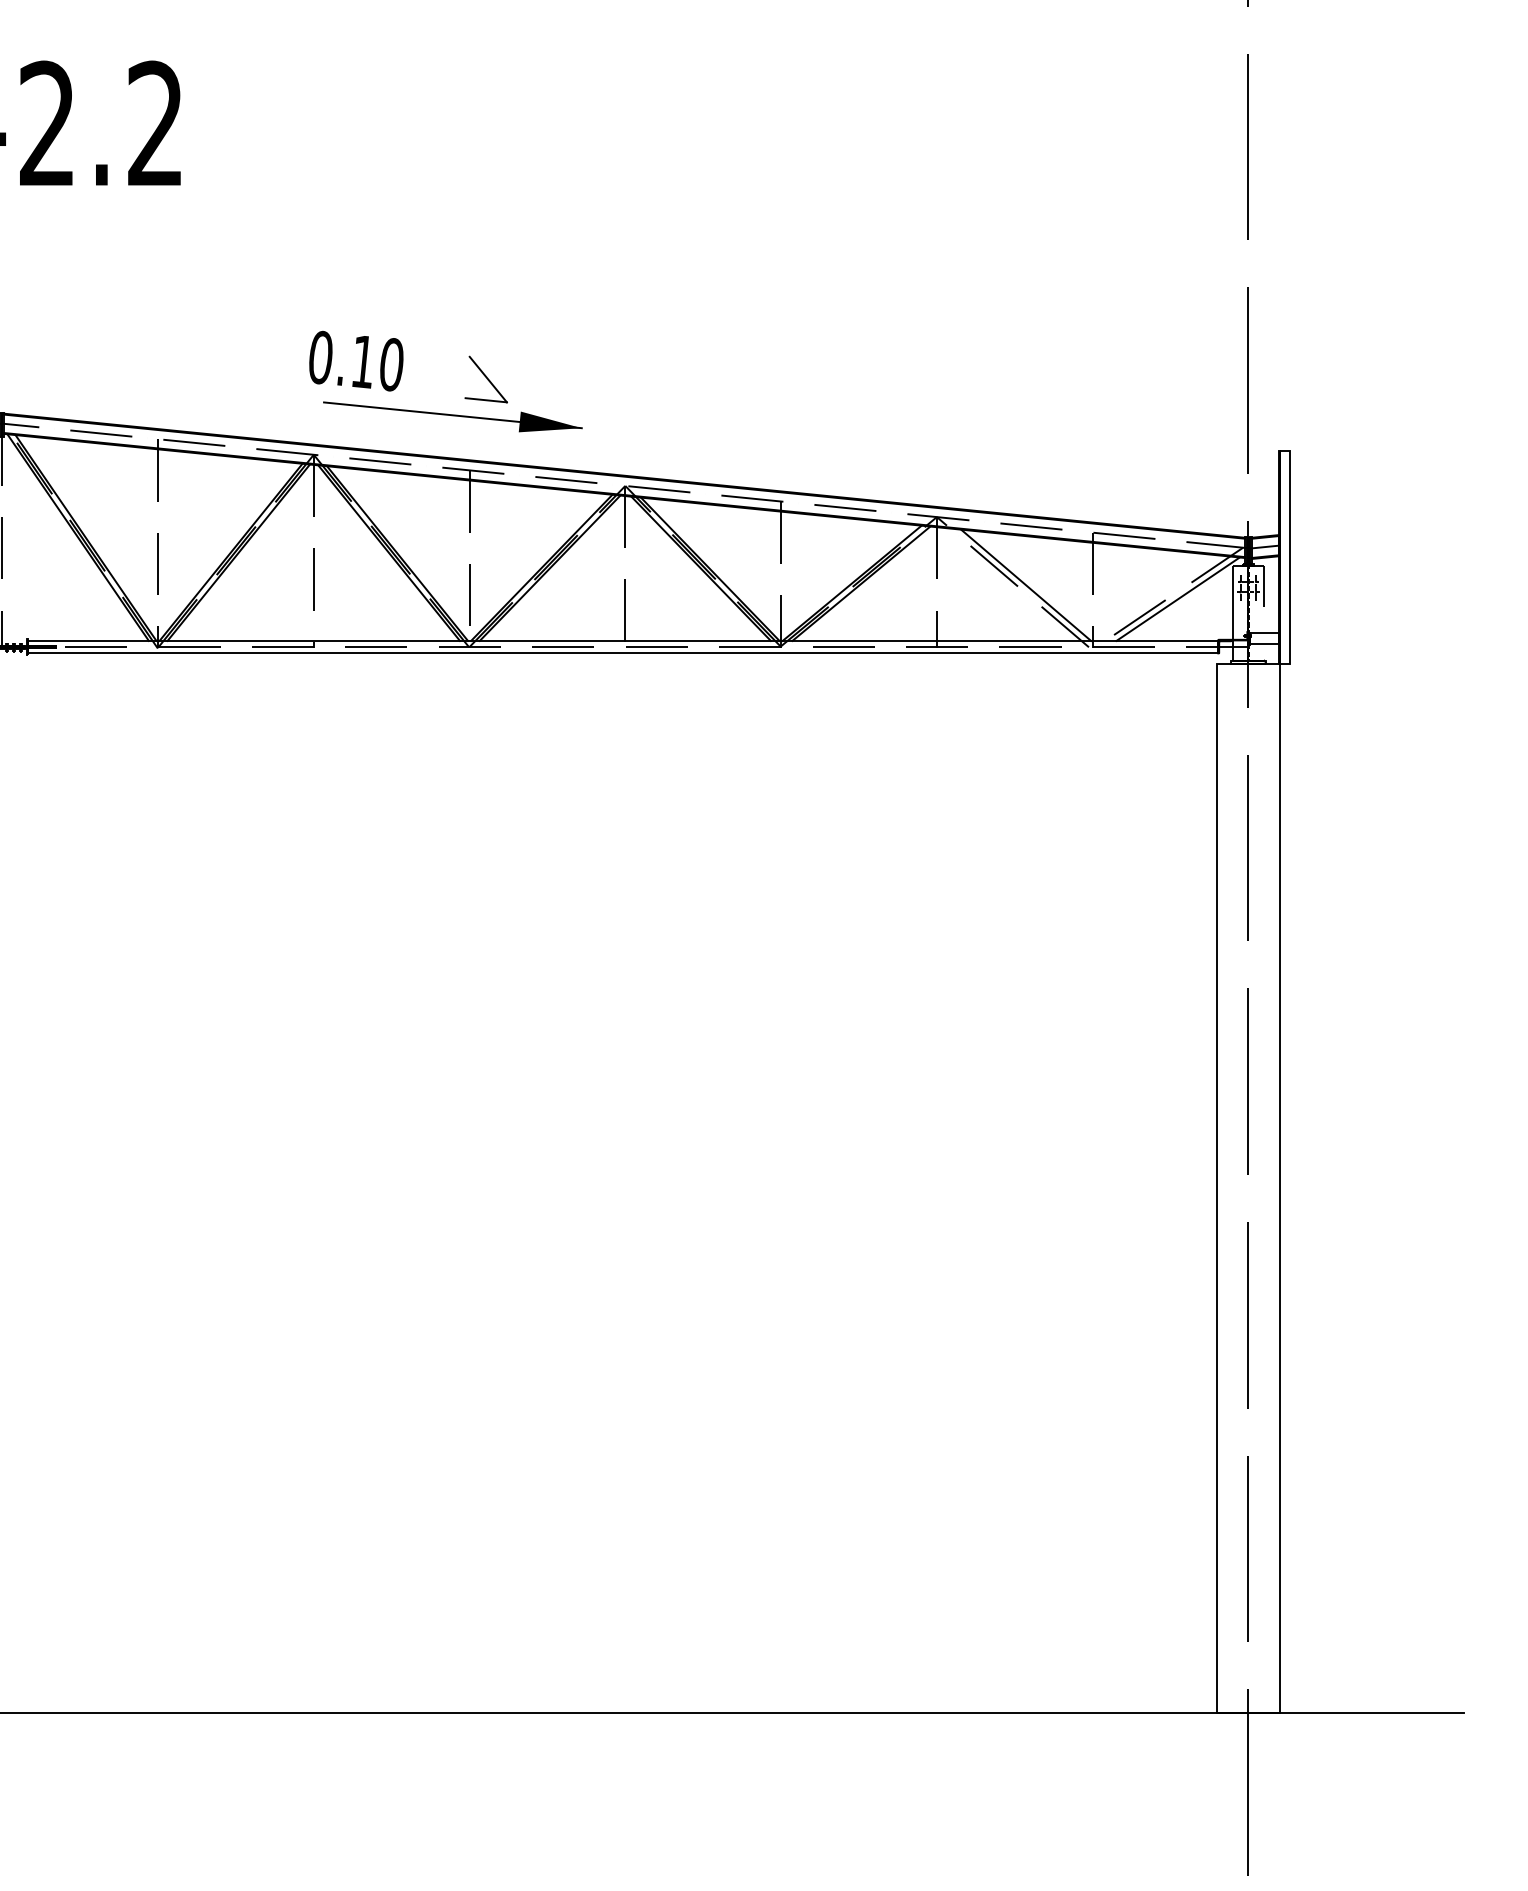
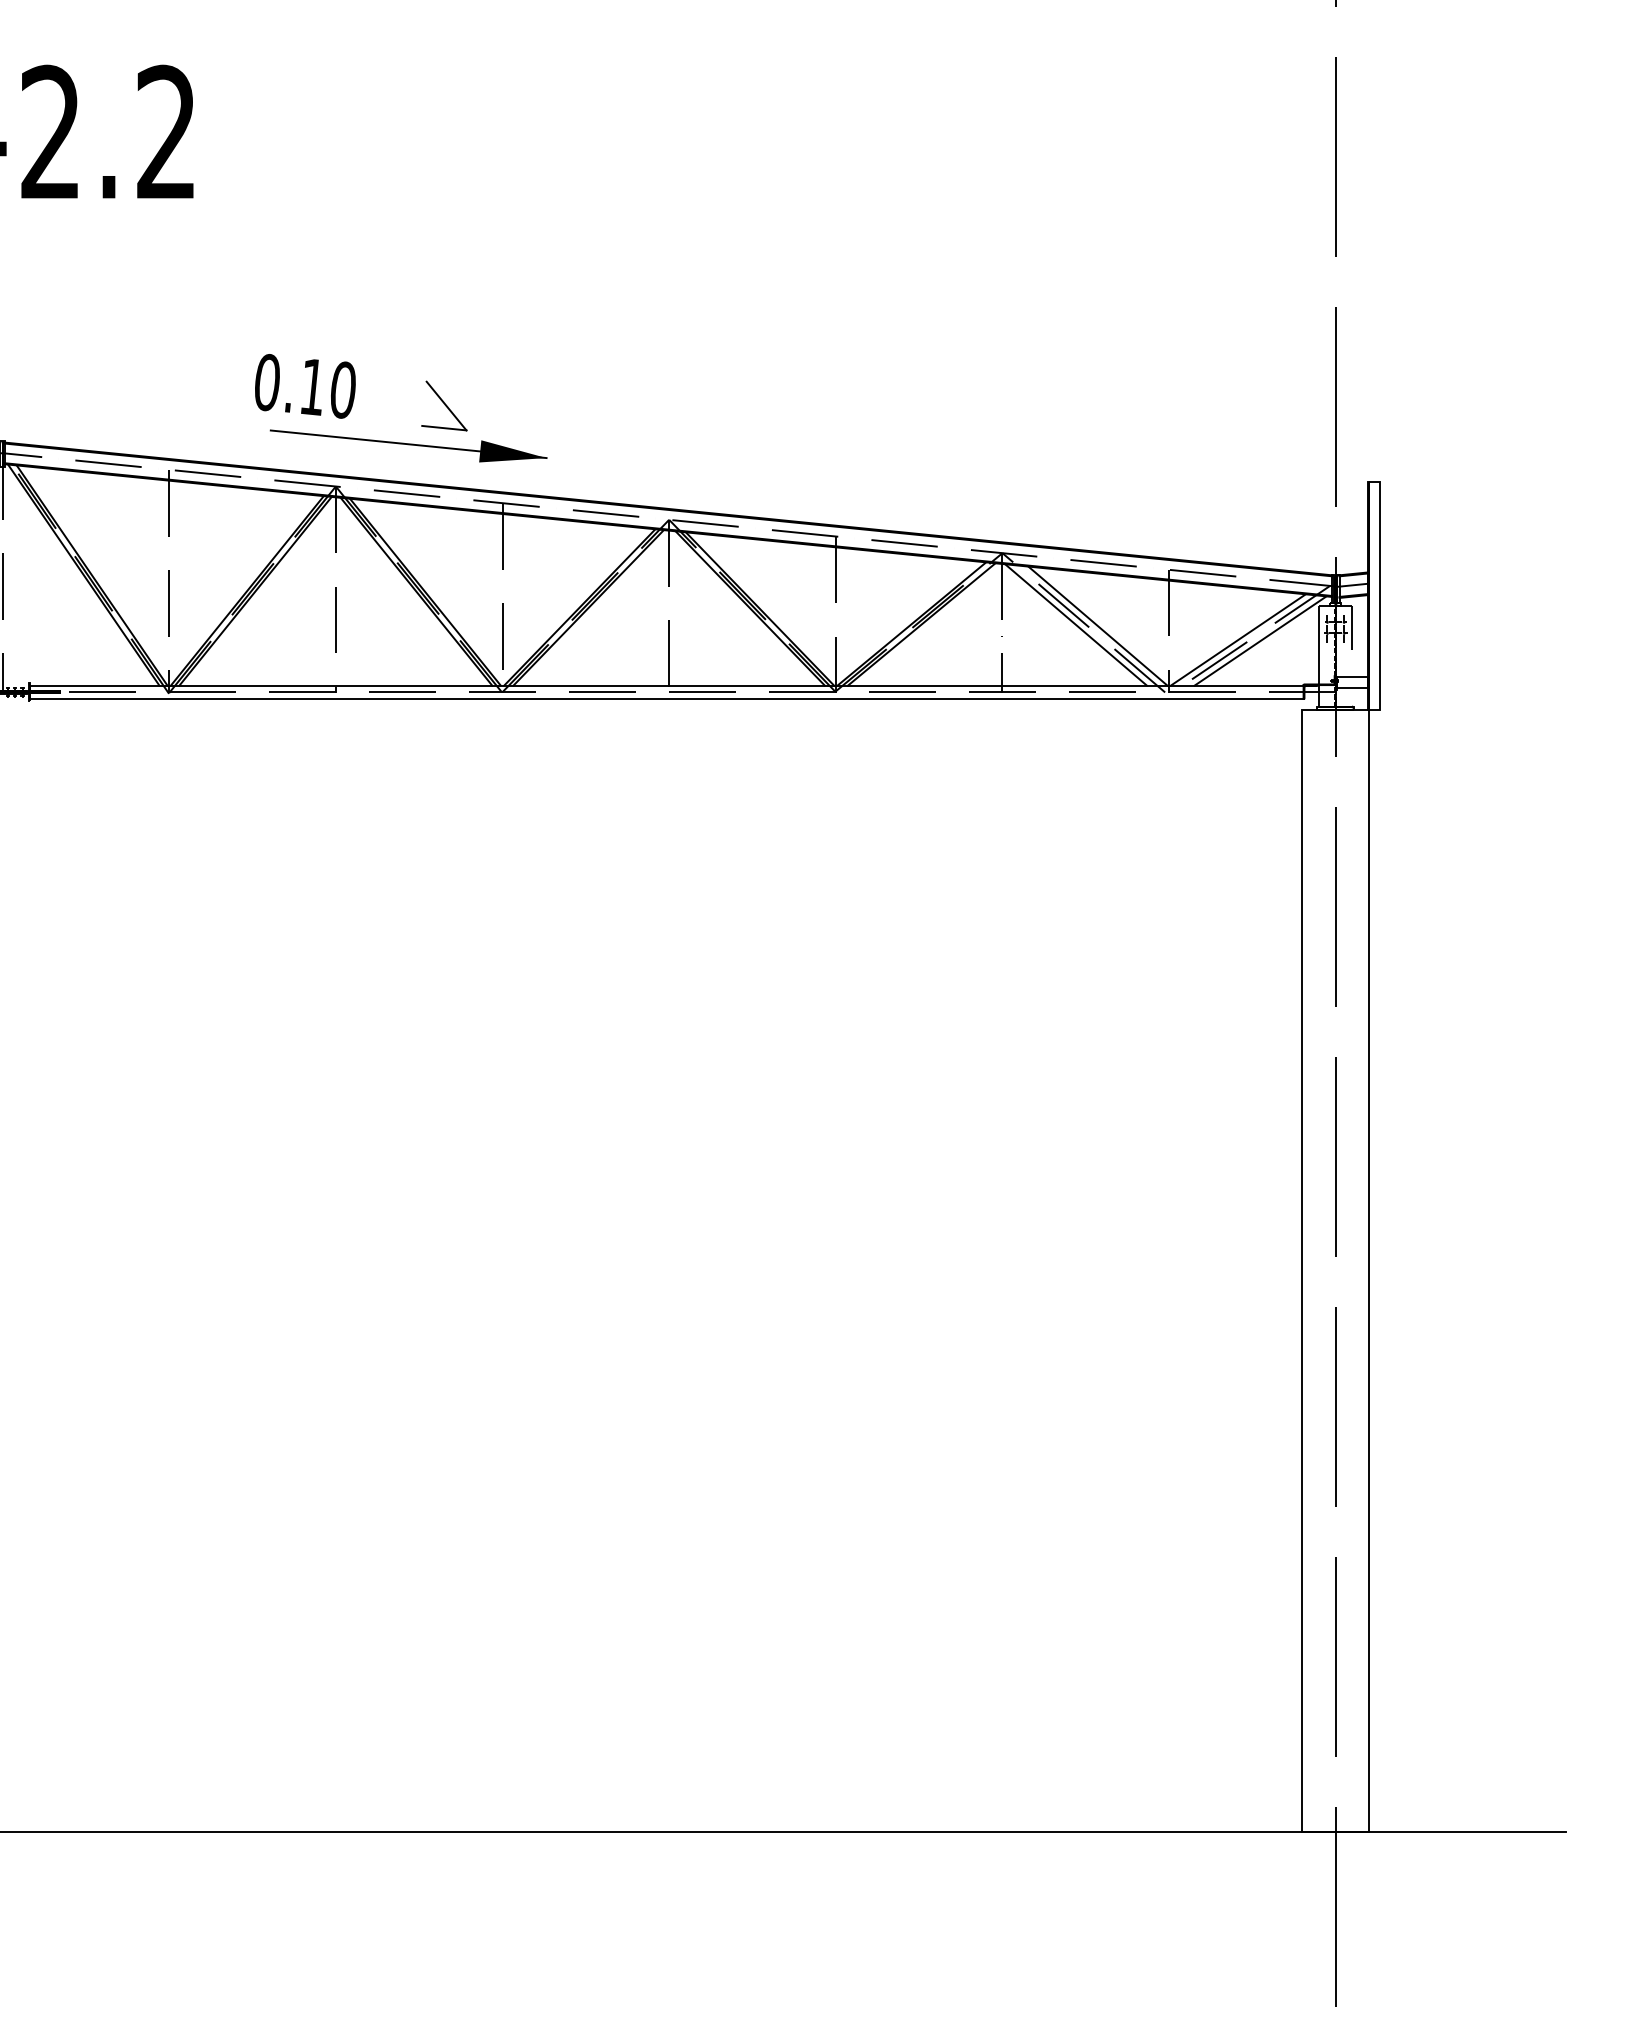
part: (464, 397) -> (421, 425), moved
line: (1005, 583) -> (1075, 624), added
line: (1156, 597) -> (1237, 639), added

